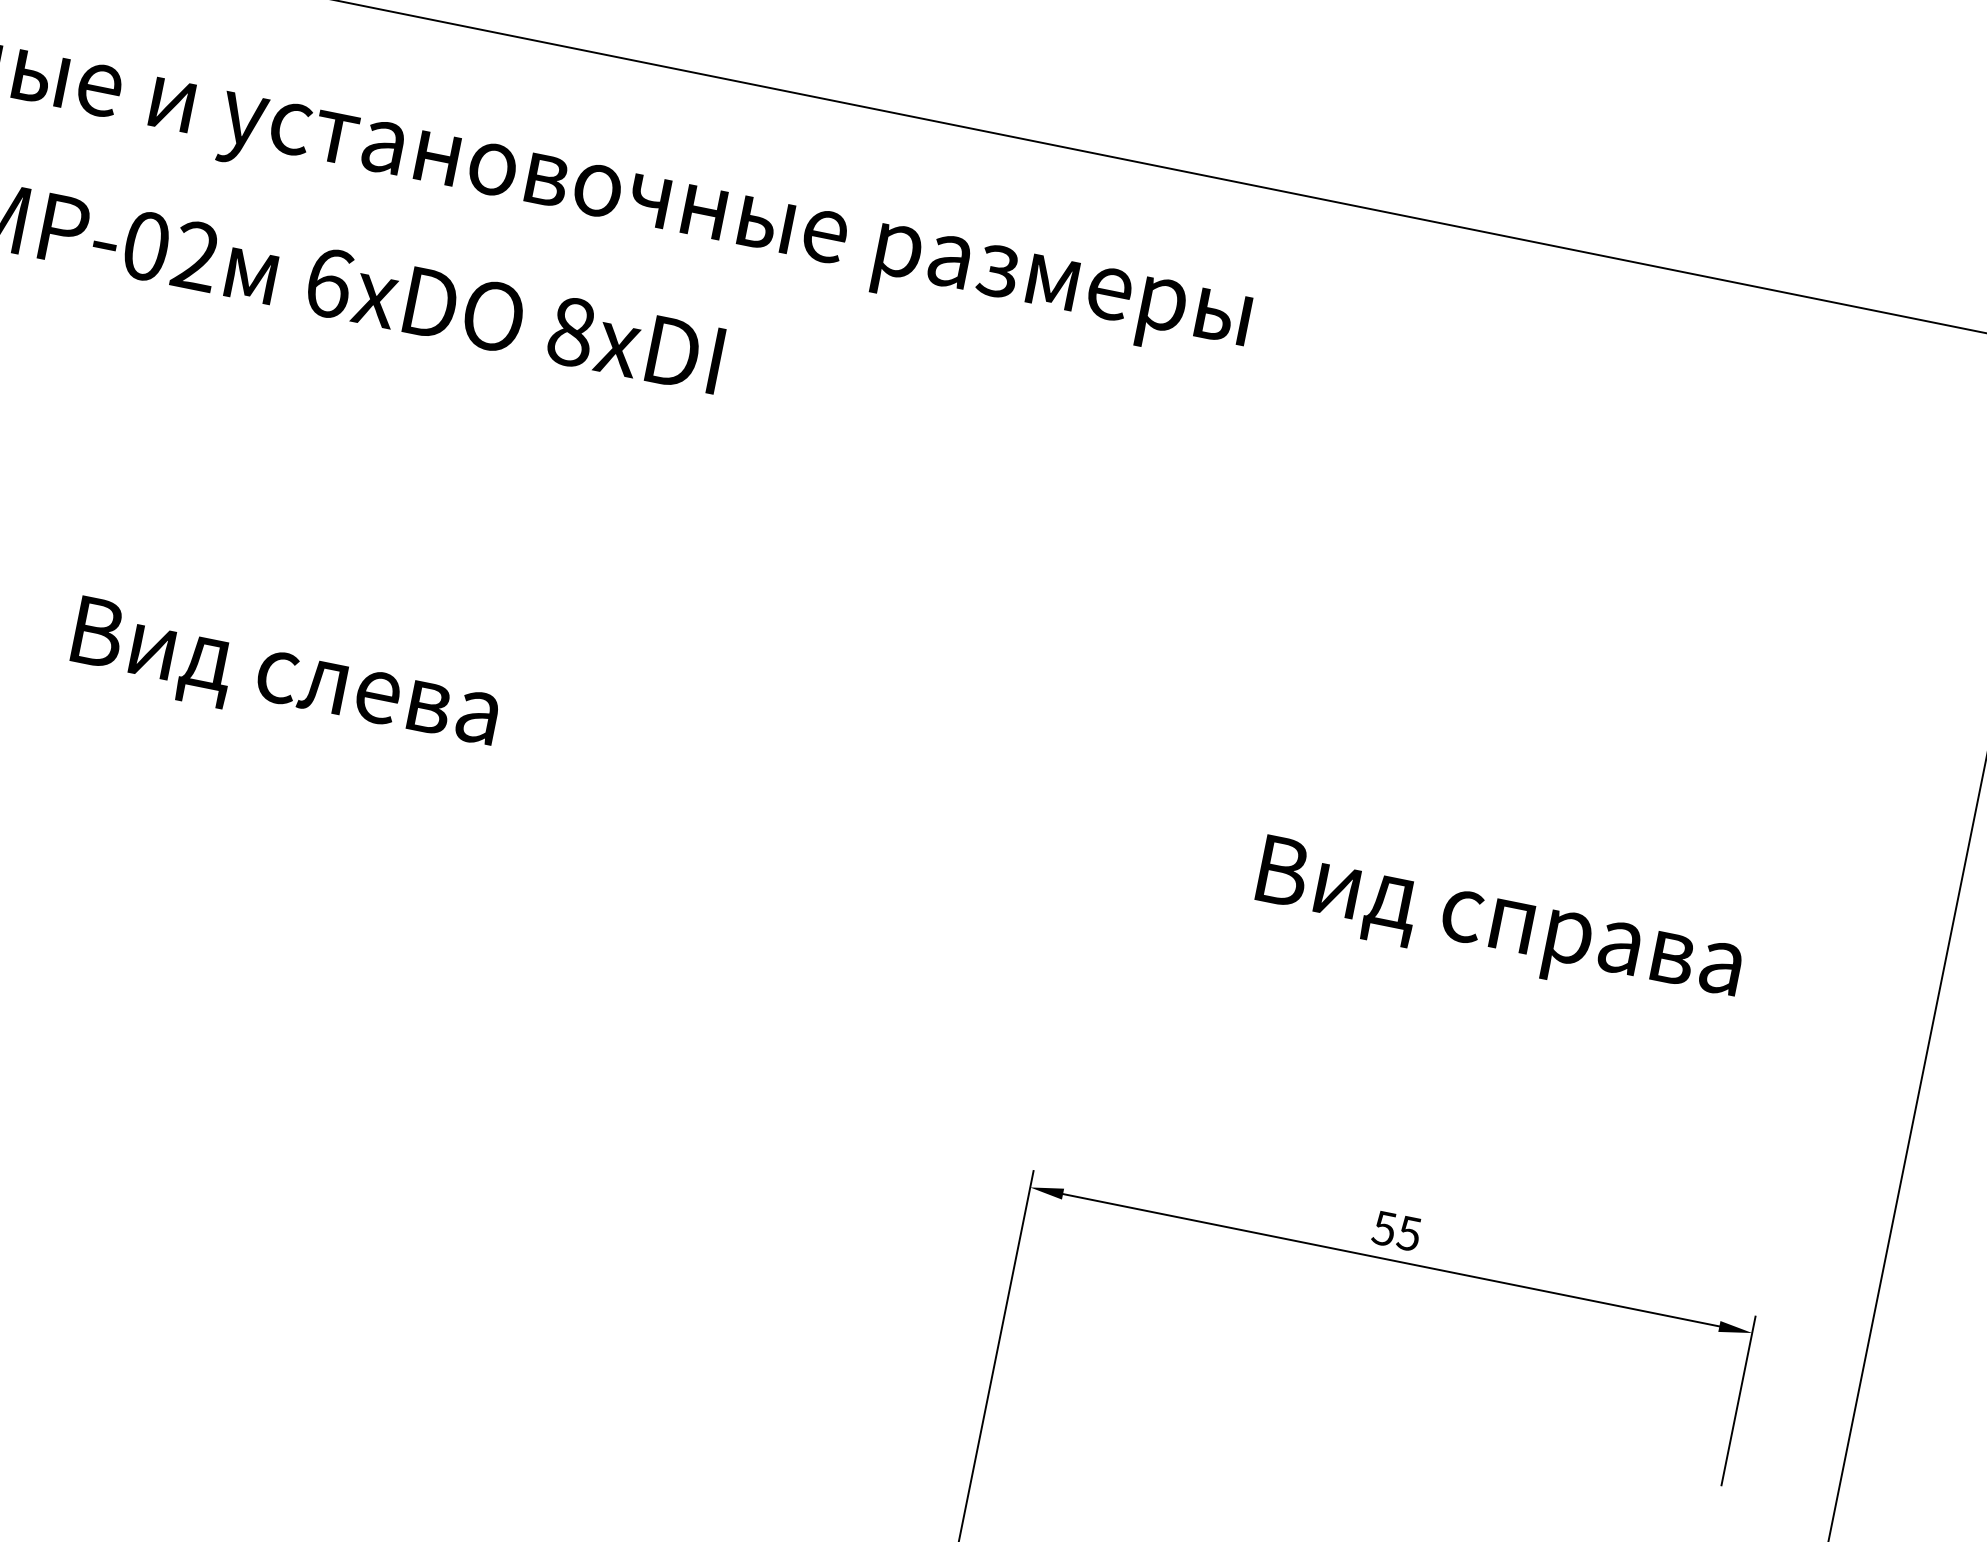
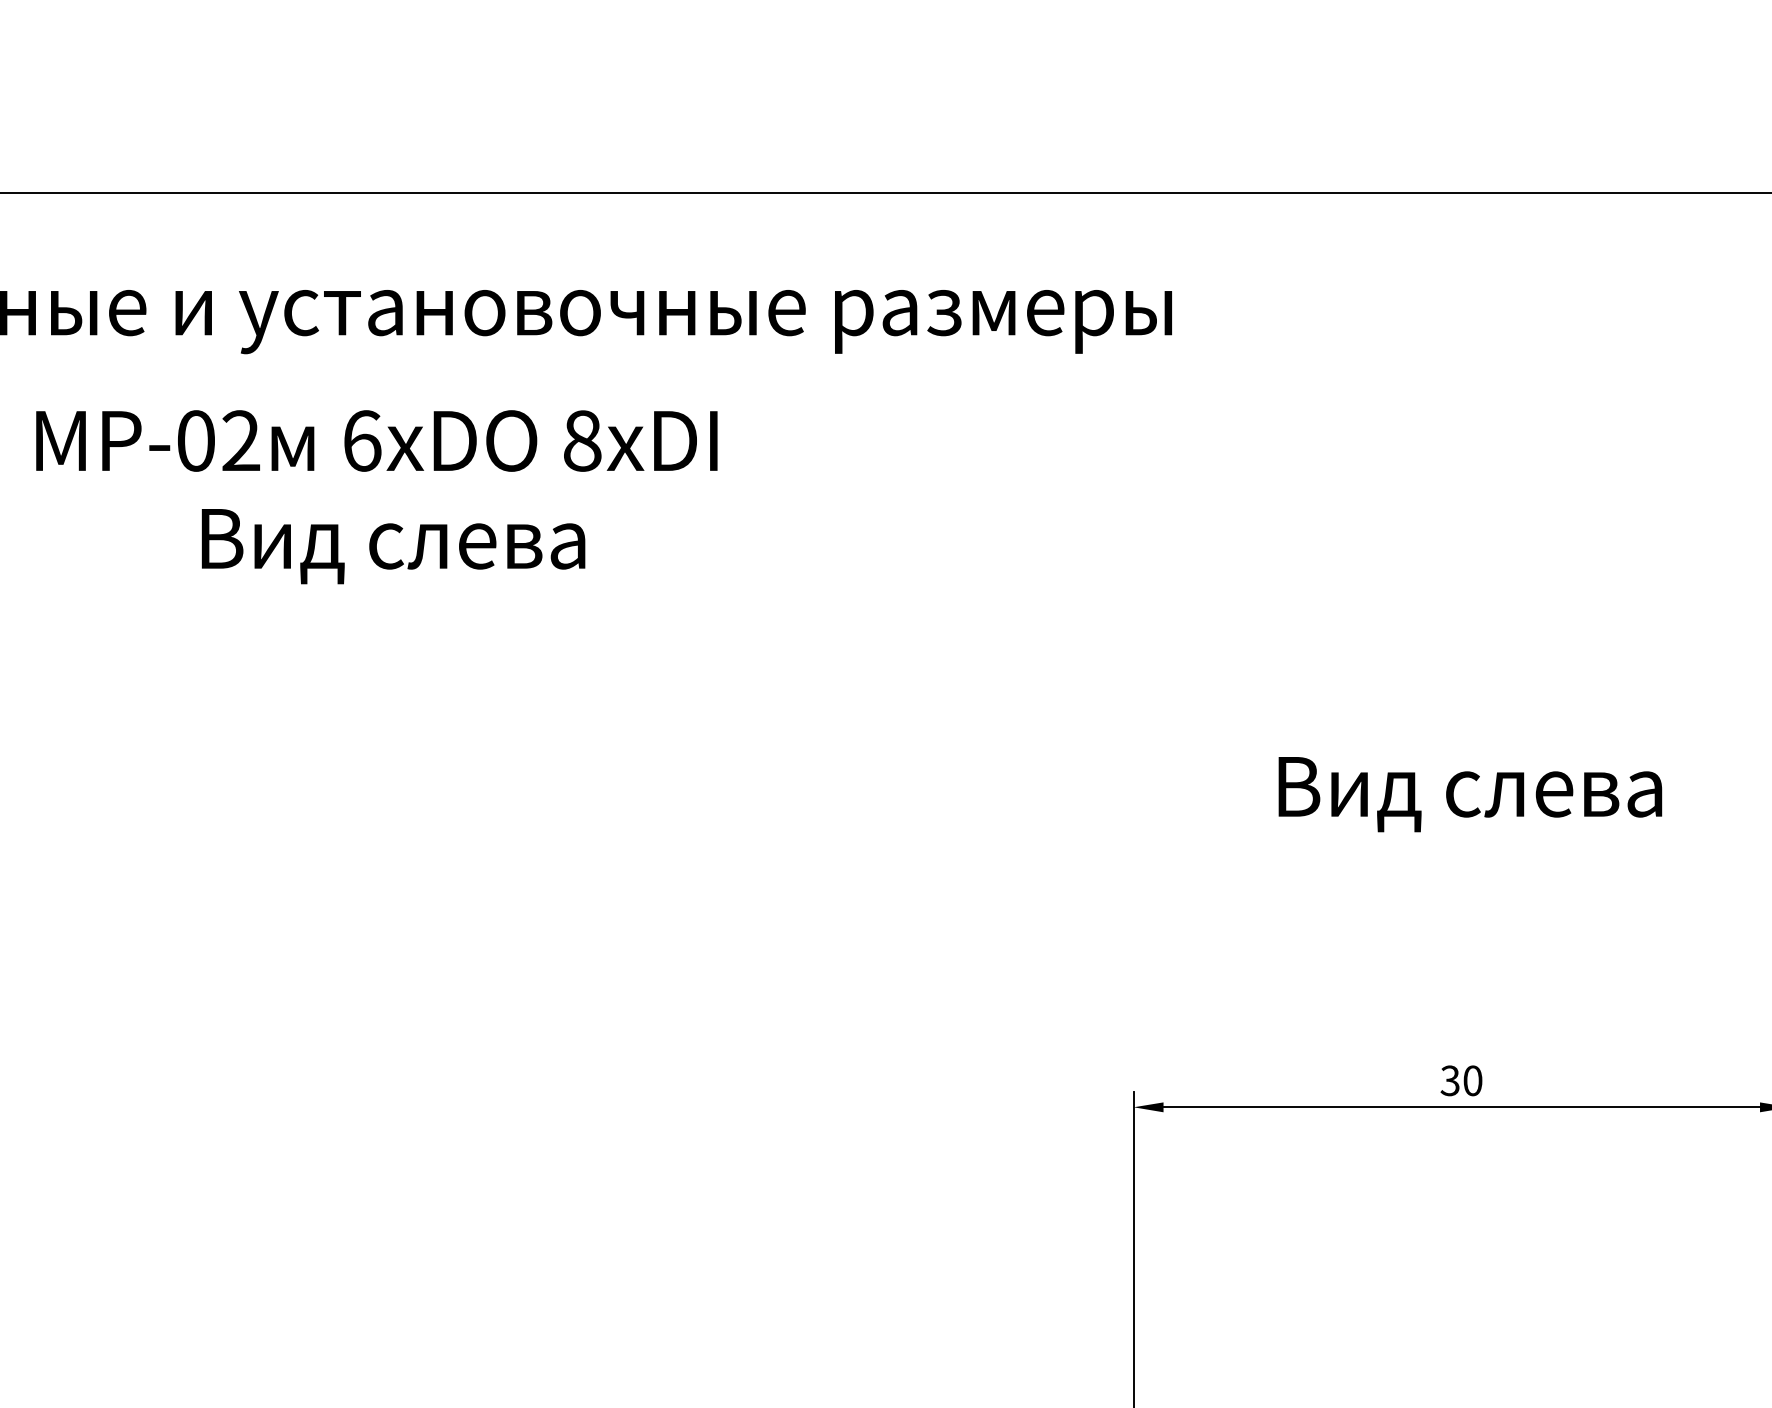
text: (285, 679) -> (393, 546), moved
text: (1610, 956) -> (1599, 803), Вид справа -> Вид слева
text: (1396, 1230) -> (1461, 1080), 55 -> 30

